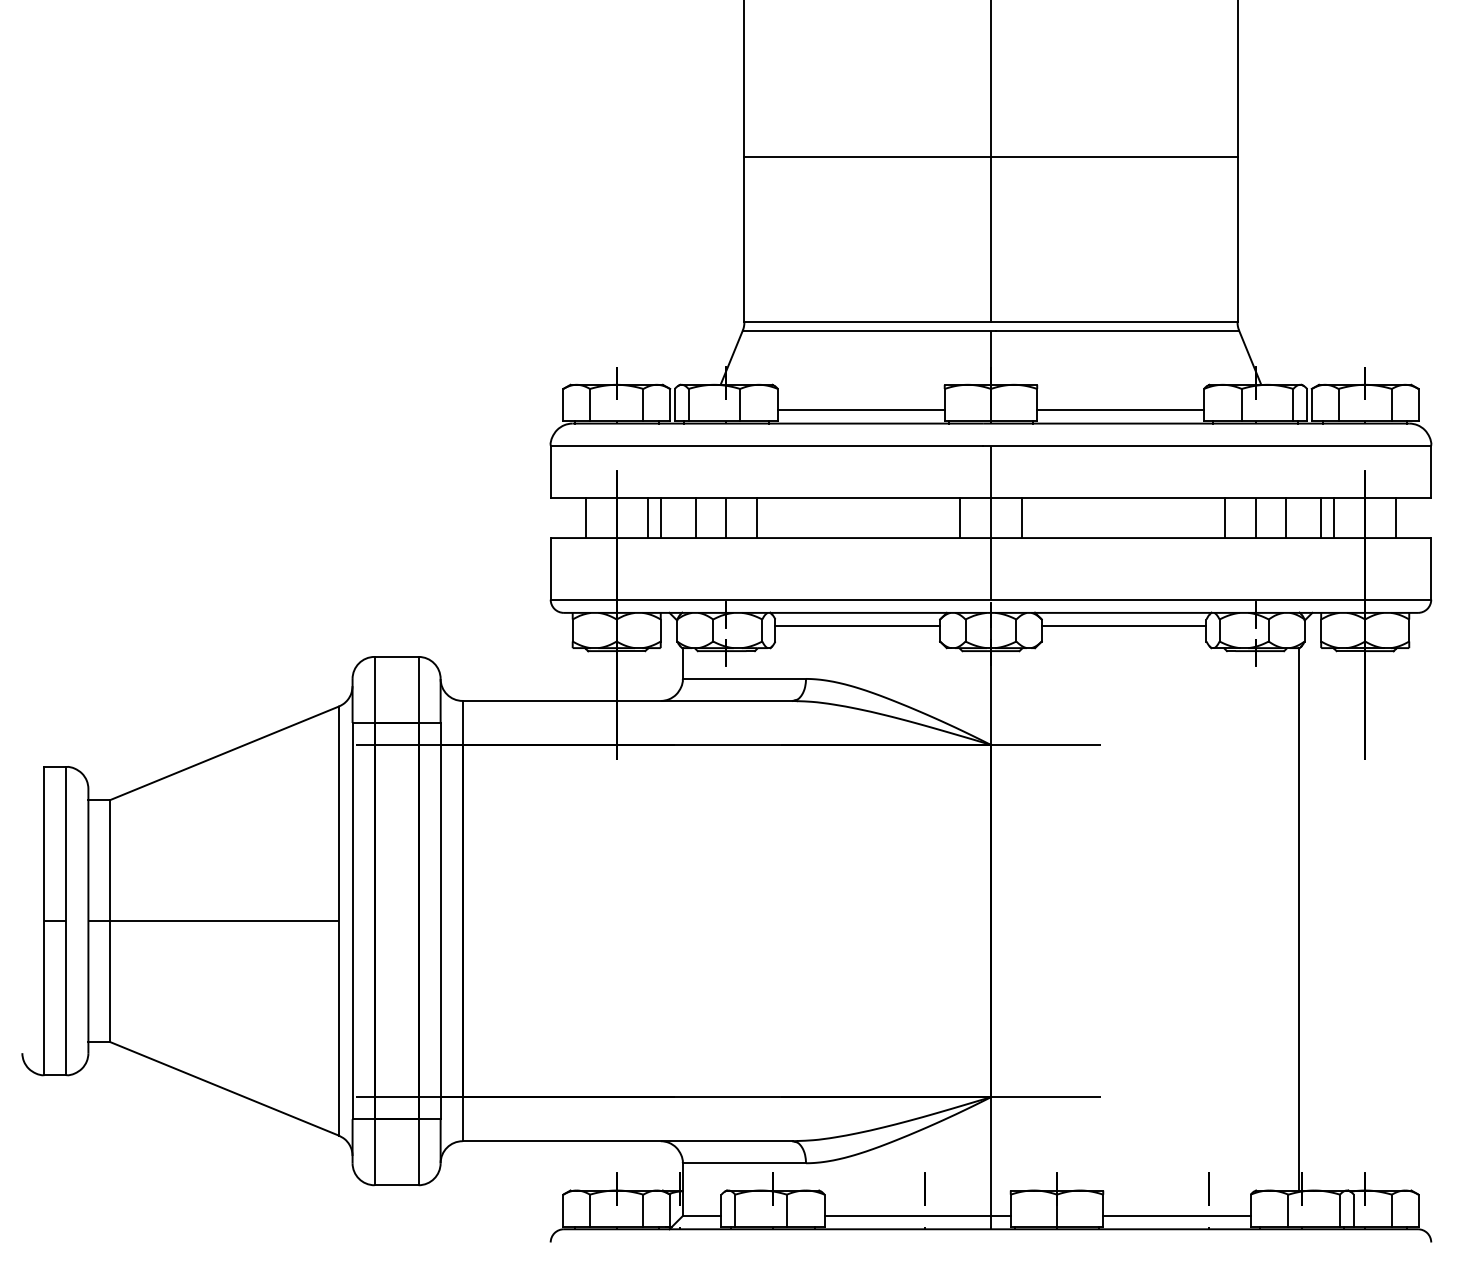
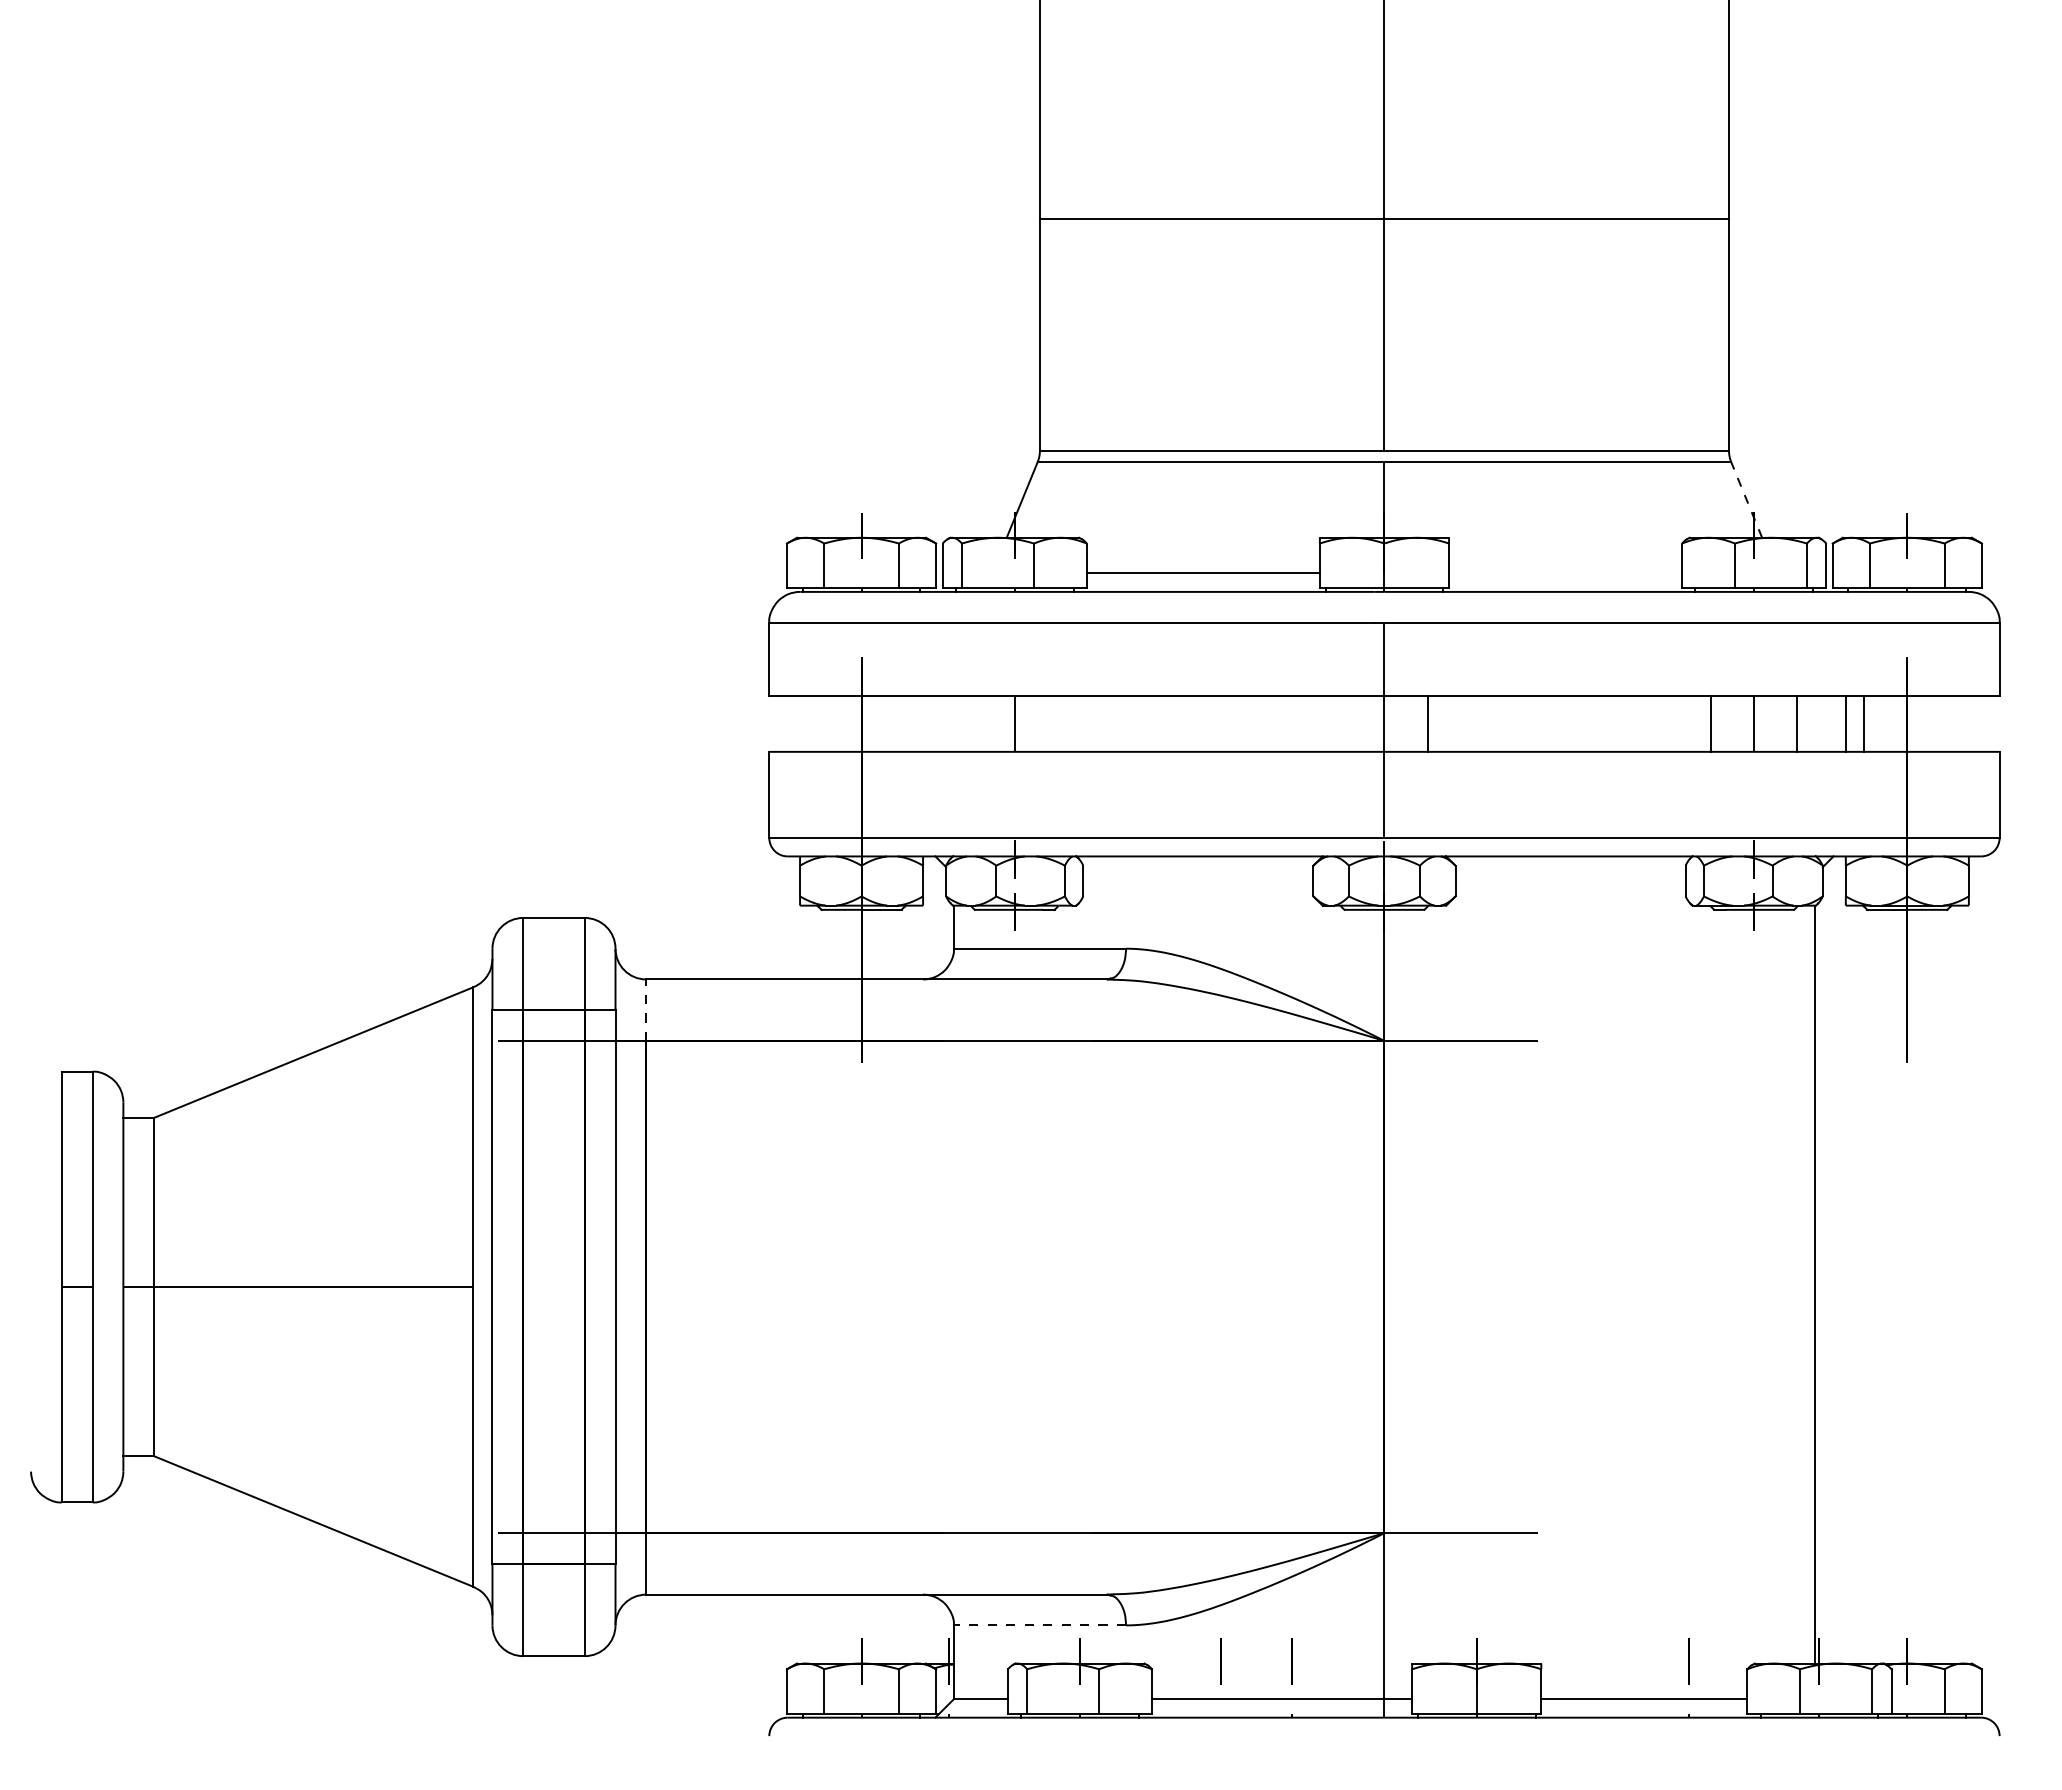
line: (1250, 357) -> (1746, 499), solid -> dashed
line: (1120, 409) -> (1565, 572), removed
line: (585, 517) -> (818, 723), removed
line: (647, 517) -> (904, 723), removed
line: (661, 517) -> (923, 723), removed
line: (695, 517) -> (971, 723), removed
line: (756, 517) -> (1057, 723), removed
line: (960, 517) -> (1341, 723), removed
line: (1396, 517) -> (1950, 723), removed
line: (857, 625) -> (1198, 874), removed
line: (1124, 625) -> (1570, 874), removed
line: (462, 723) -> (646, 1010), solid -> dashed
line: (744, 1163) -> (1039, 1625), solid -> dashed
line: (873, 1189) -> (1220, 1661), added

